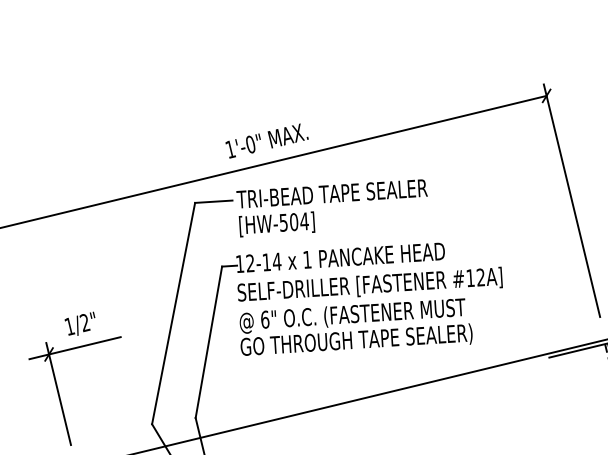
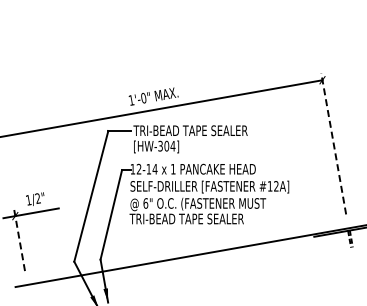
line: (571, 200) -> (333, 143), solid -> dashed
text: (283, 221) -> (160, 145), [HW-504] -> [HW-304]
text: (356, 340) -> (199, 219), GO THROUGH TAPE SEALER) -> TRI-BEAD TAPE SEALER
line: (58, 392) -> (19, 239), solid -> dashed

